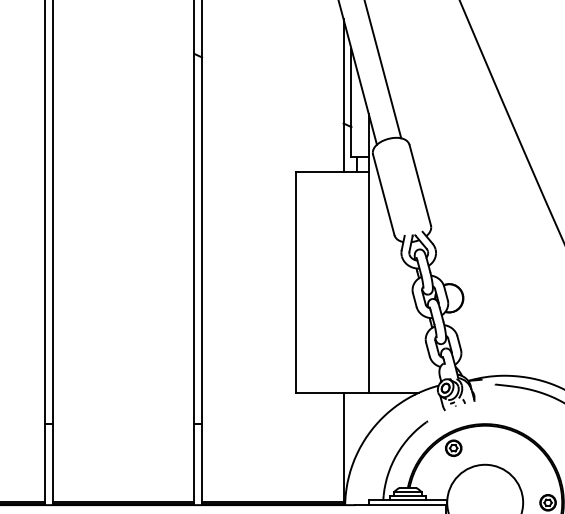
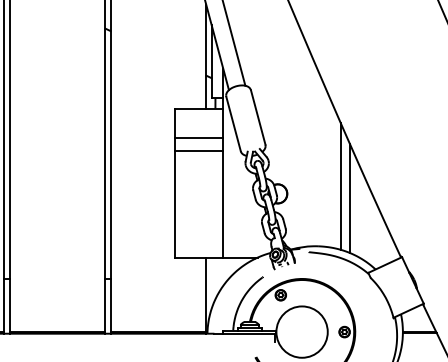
line: (331, 214) -> (198, 137), added
line: (331, 235) -> (198, 151), added
line: (541, 287) -> (340, 186), added
line: (555, 305) -> (349, 198), added

